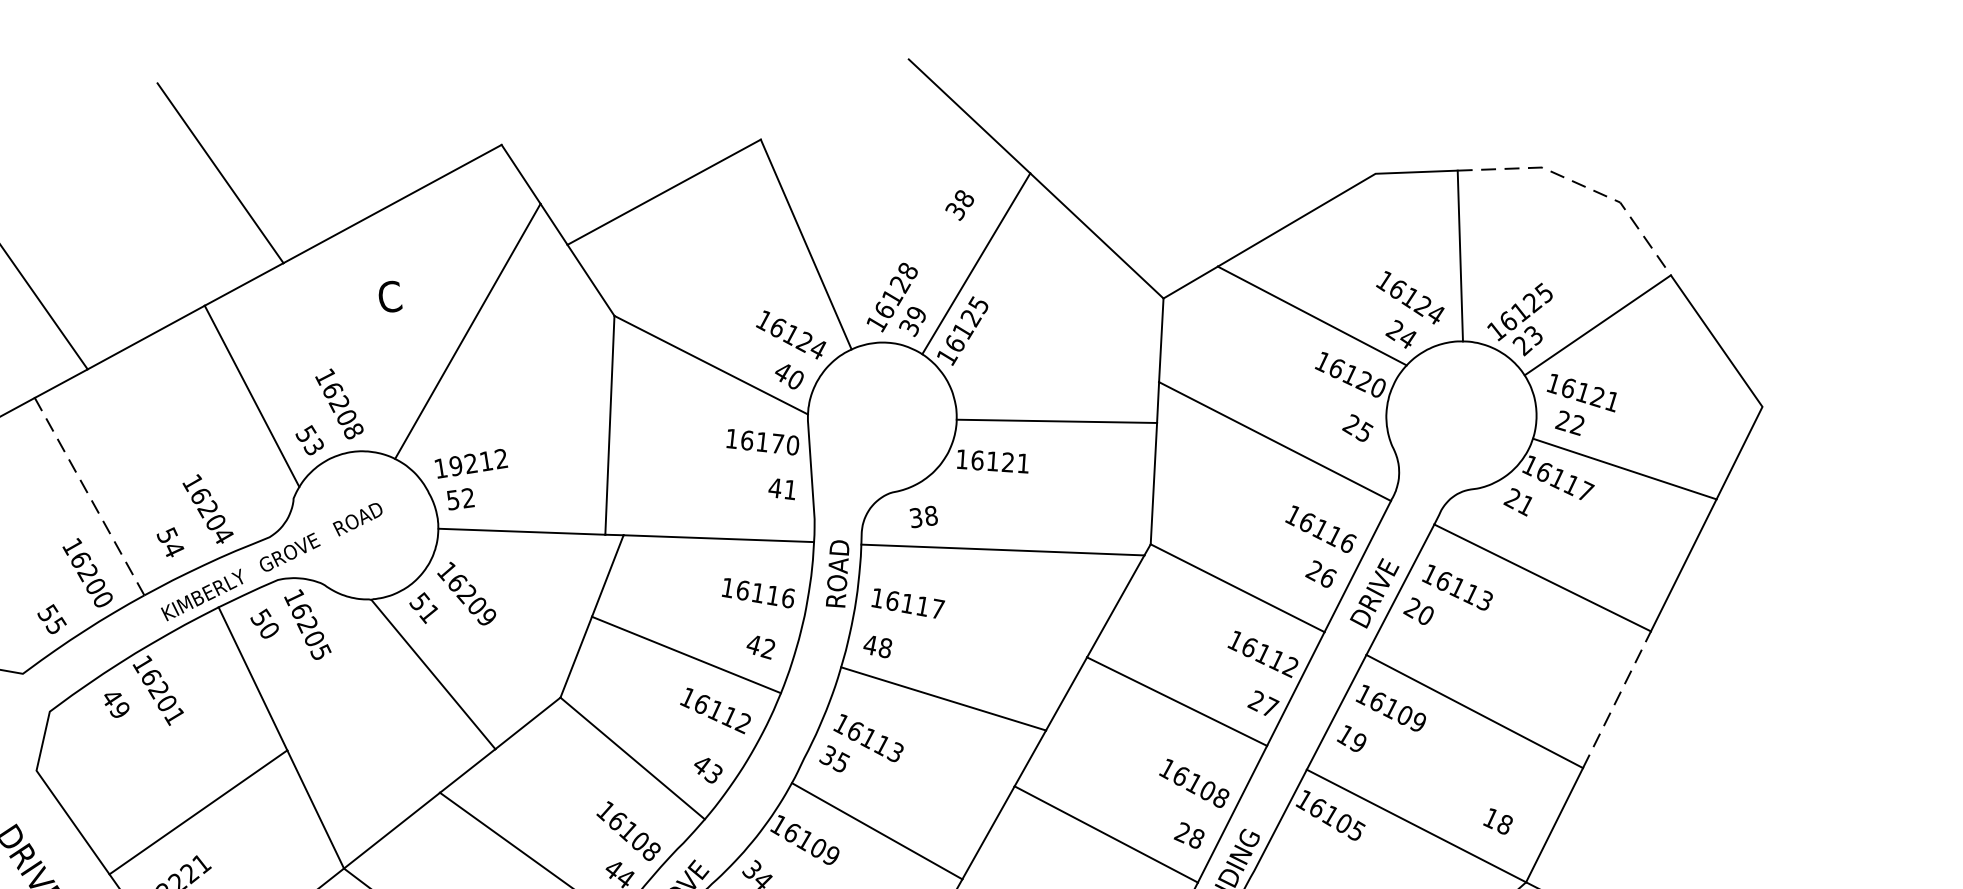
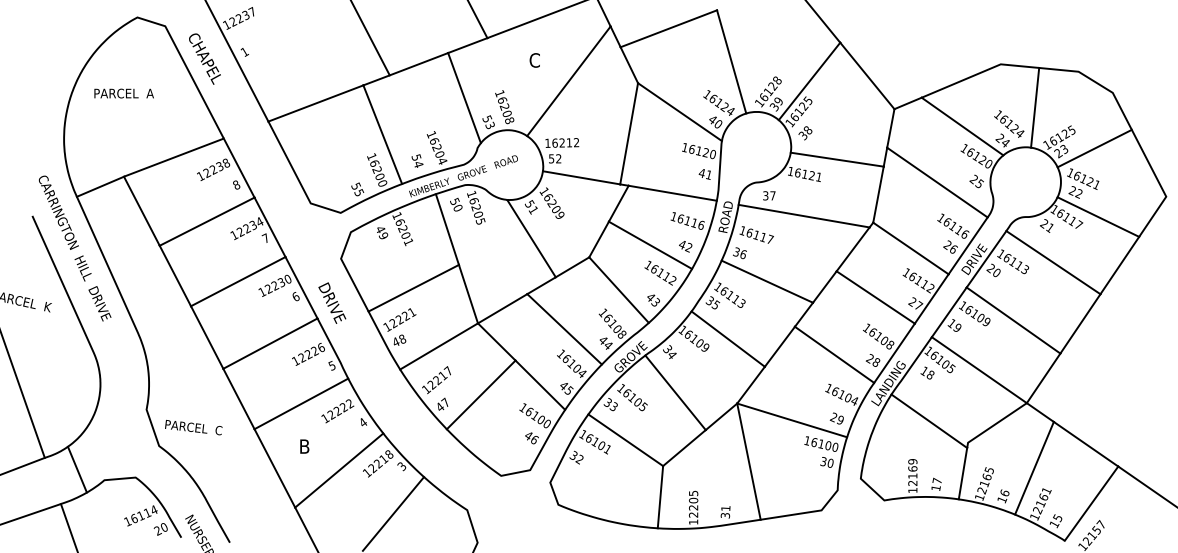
line: (1583, 187) -> (1096, 83), dashed -> solid
text: (959, 205) -> (805, 133), moved
text: (776, 443) -> (705, 152), 16170 -> 16120
text: (454, 464) -> (554, 142), 19212 -> 16212
line: (89, 496) -> (382, 134), dashed -> solid
text: (930, 515) -> (772, 195), 38 -> 37
text: (876, 645) -> (739, 252), 48 -> 36
line: (1617, 698) -> (1080, 323), dashed -> solid
text: (1497, 820) -> (927, 372), moved

